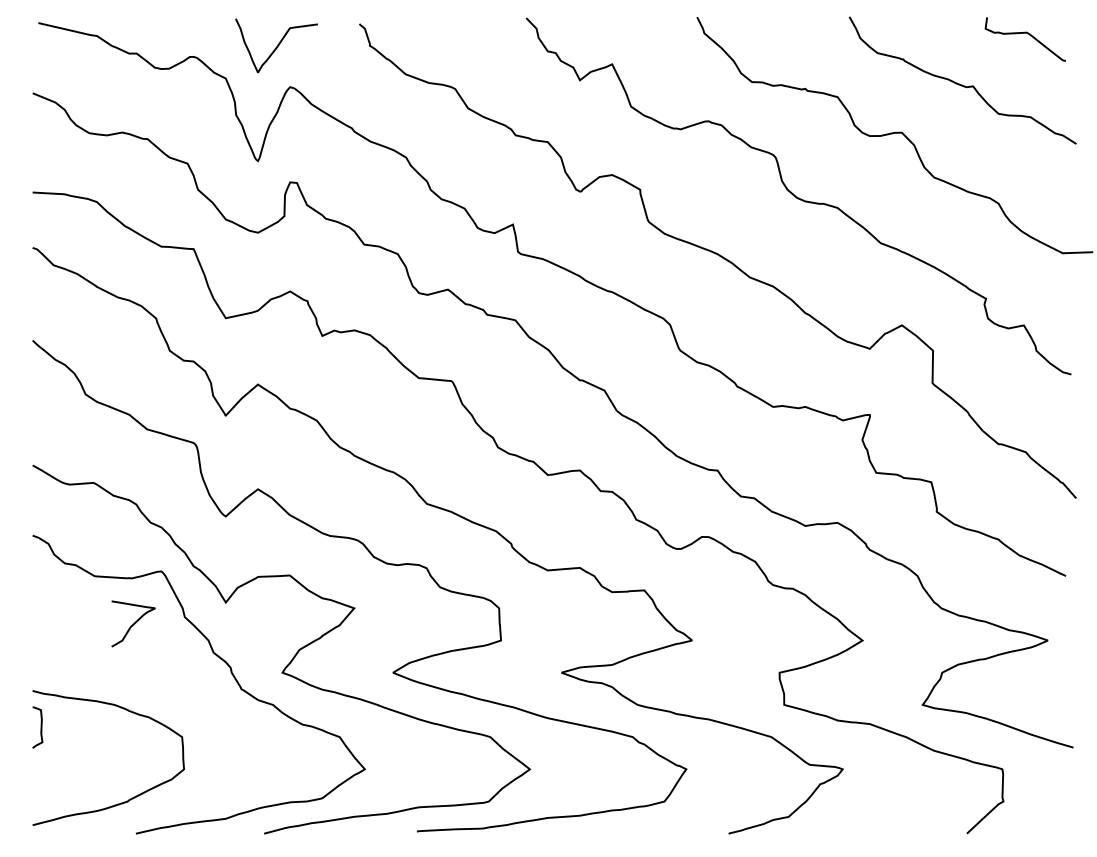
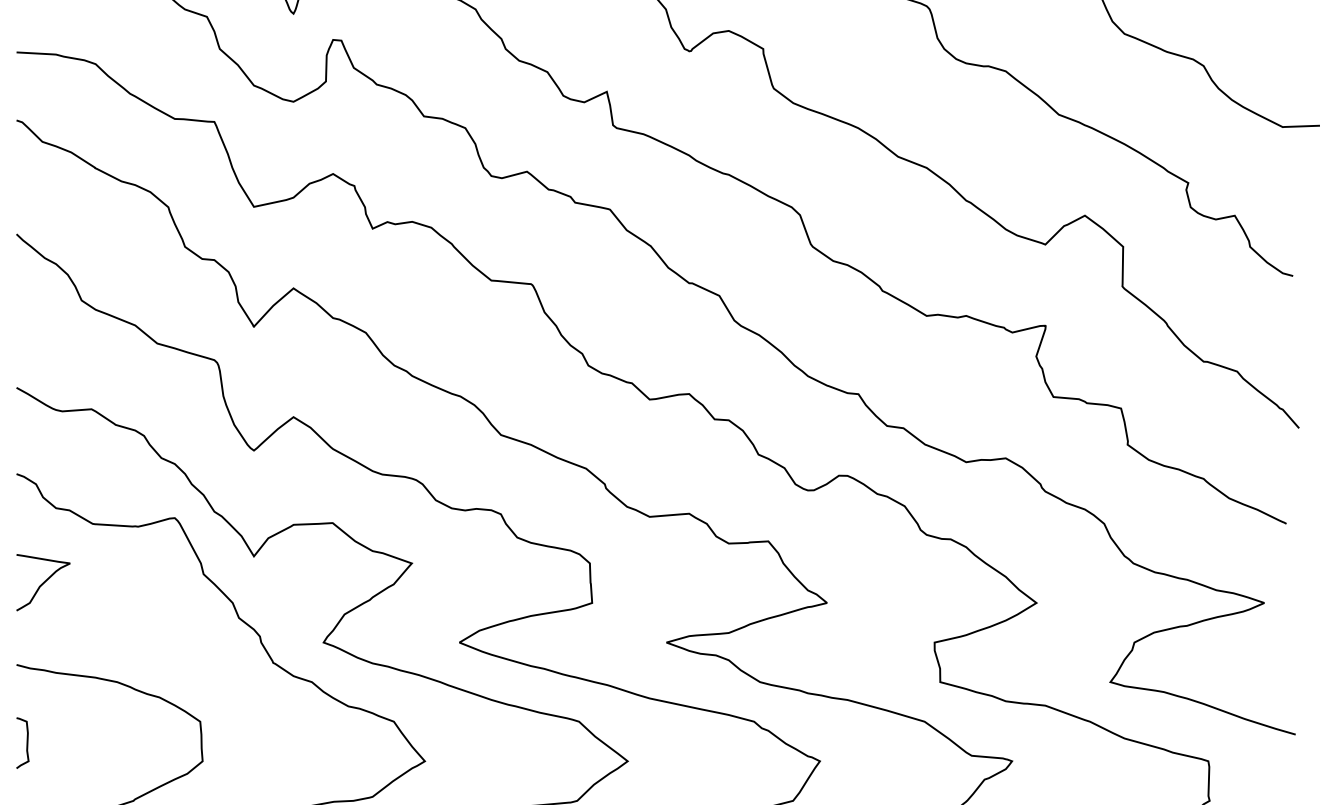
curve: (133, 623) -> (43, 582), moved
curve: (40, 727) -> (26, 743), moved

